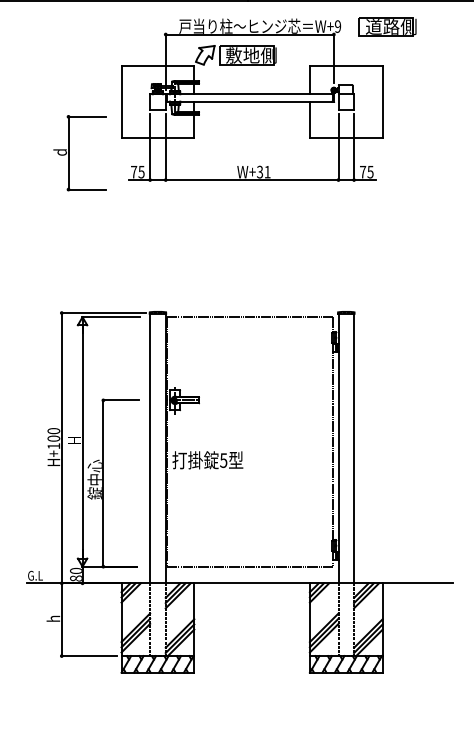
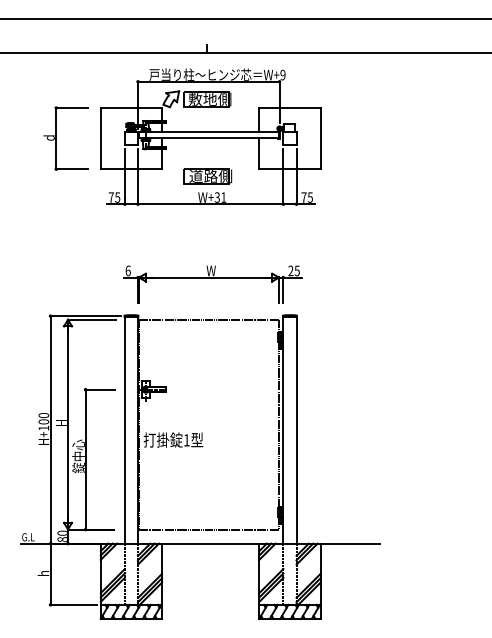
part: (387, 27) -> (207, 176), moved
part: (68, 153) -> (56, 138), moved
part: (254, 275) -> (212, 284), added
text: (223, 460) -> (186, 440), 5 -> 1

